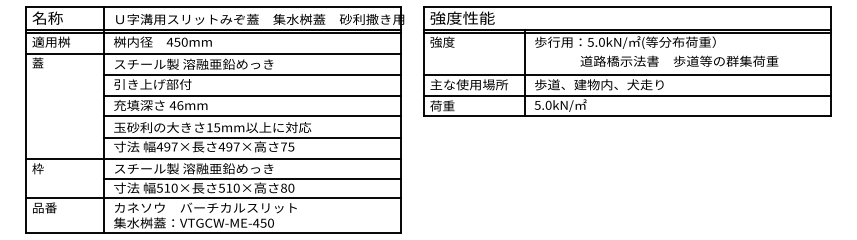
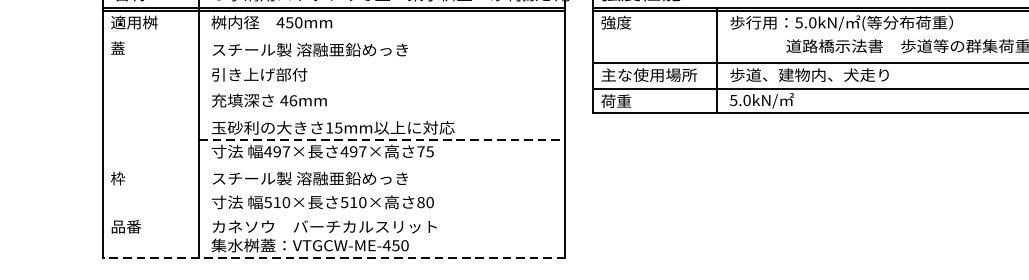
line: (213, 53) -> (334, 36), removed
line: (252, 74) -> (382, 62), removed
line: (252, 95) -> (382, 88), removed
line: (252, 115) -> (382, 112), removed
line: (252, 137) -> (382, 140), solid -> dashed
line: (213, 158) -> (334, 165), removed
line: (252, 178) -> (382, 190), removed
line: (213, 198) -> (334, 215), removed
line: (213, 232) -> (334, 257), solid -> dashed

